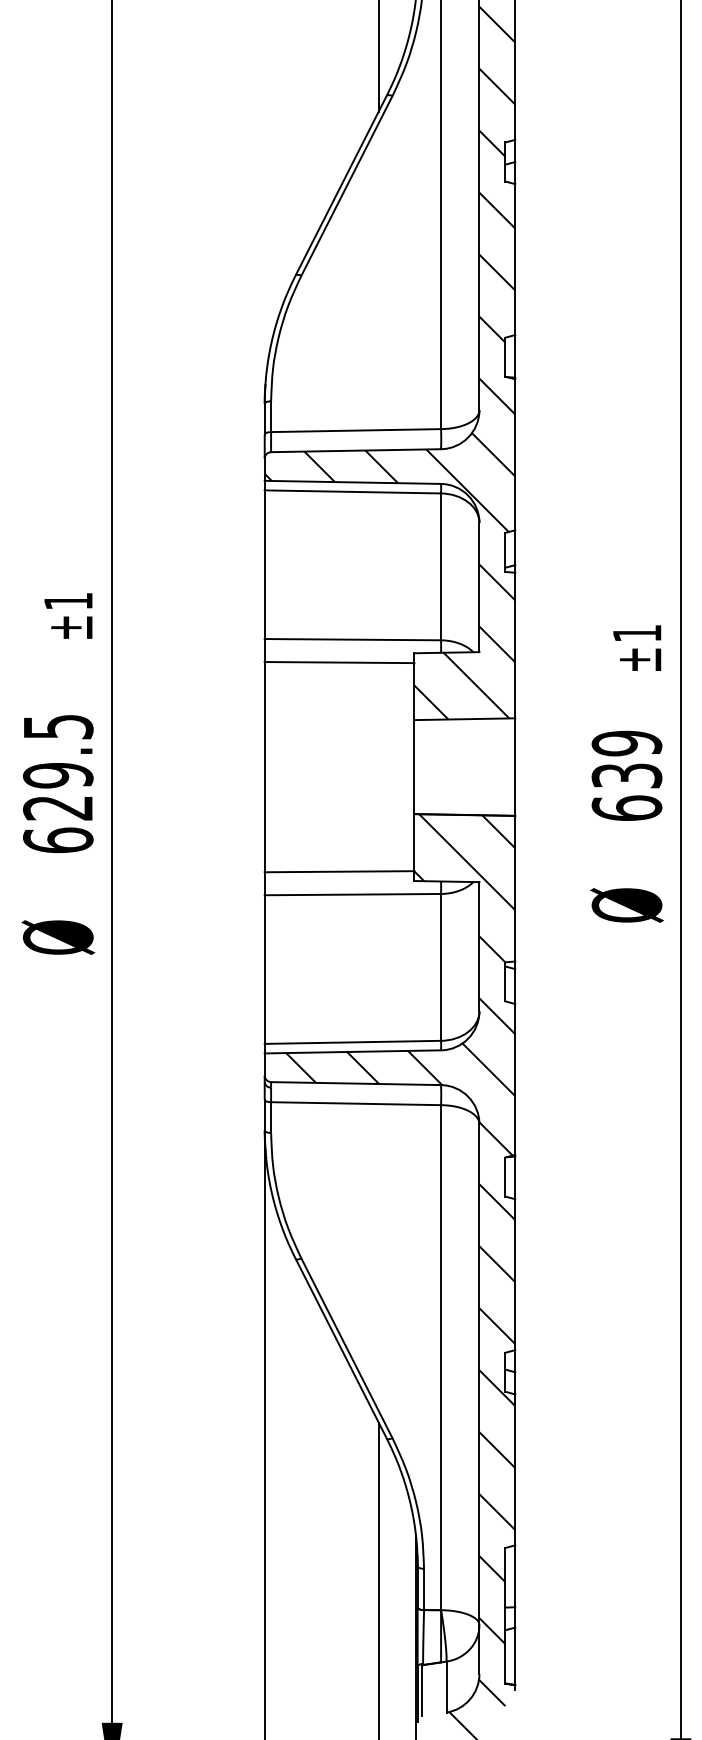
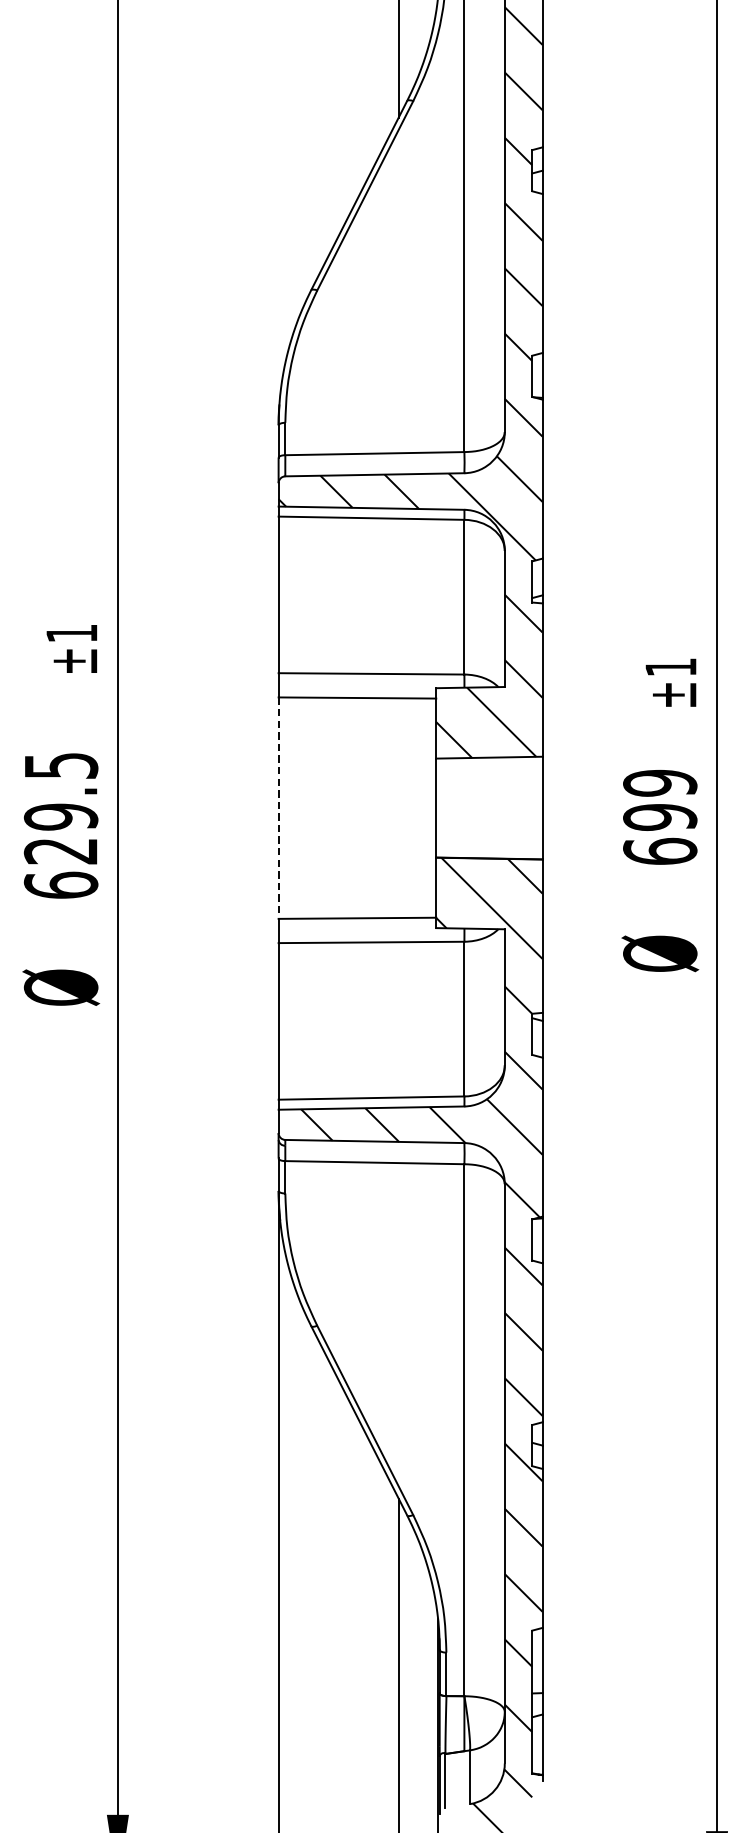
line: (264, 767) -> (278, 808), solid -> dashed
text: (626, 775) -> (659, 816), 639 -> 699

